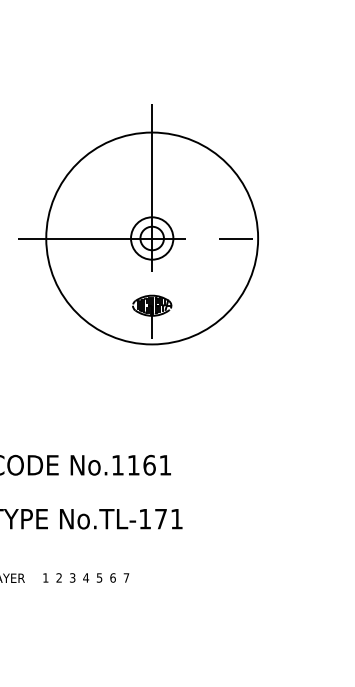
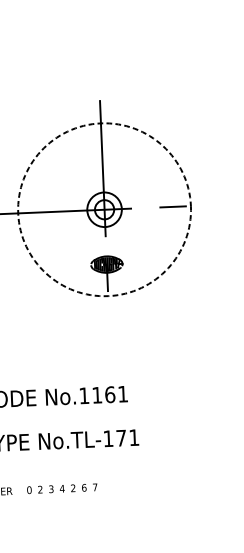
circle: (152, 238) -> (104, 209), solid -> dashed
text: (45, 577) -> (29, 489), 1 -> 0
text: (99, 577) -> (73, 487), 5 -> 2

